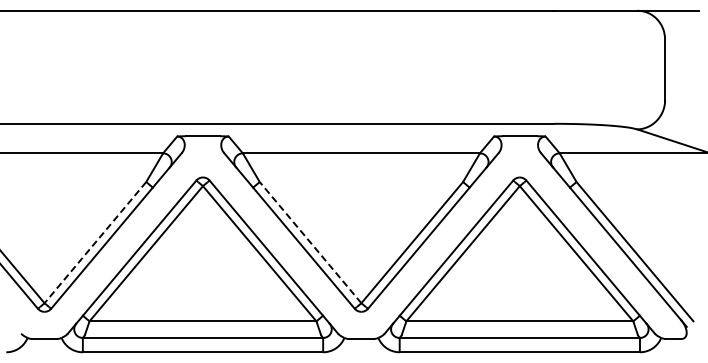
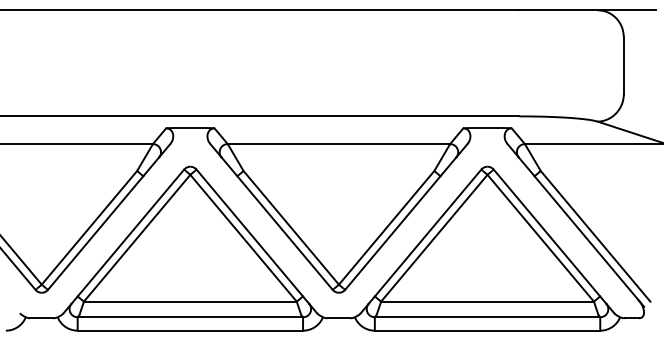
line: (310, 242) -> (291, 227), dashed -> solid
line: (95, 243) -> (89, 228), dashed -> solid

